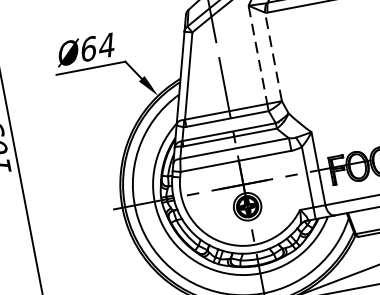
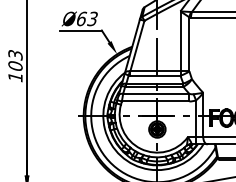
text: (106, 44) -> (92, 18), Ø64 -> Ø63
line: (258, 55) -> (180, 41), dashed -> solid
line: (273, 57) -> (189, 44), dashed -> solid

